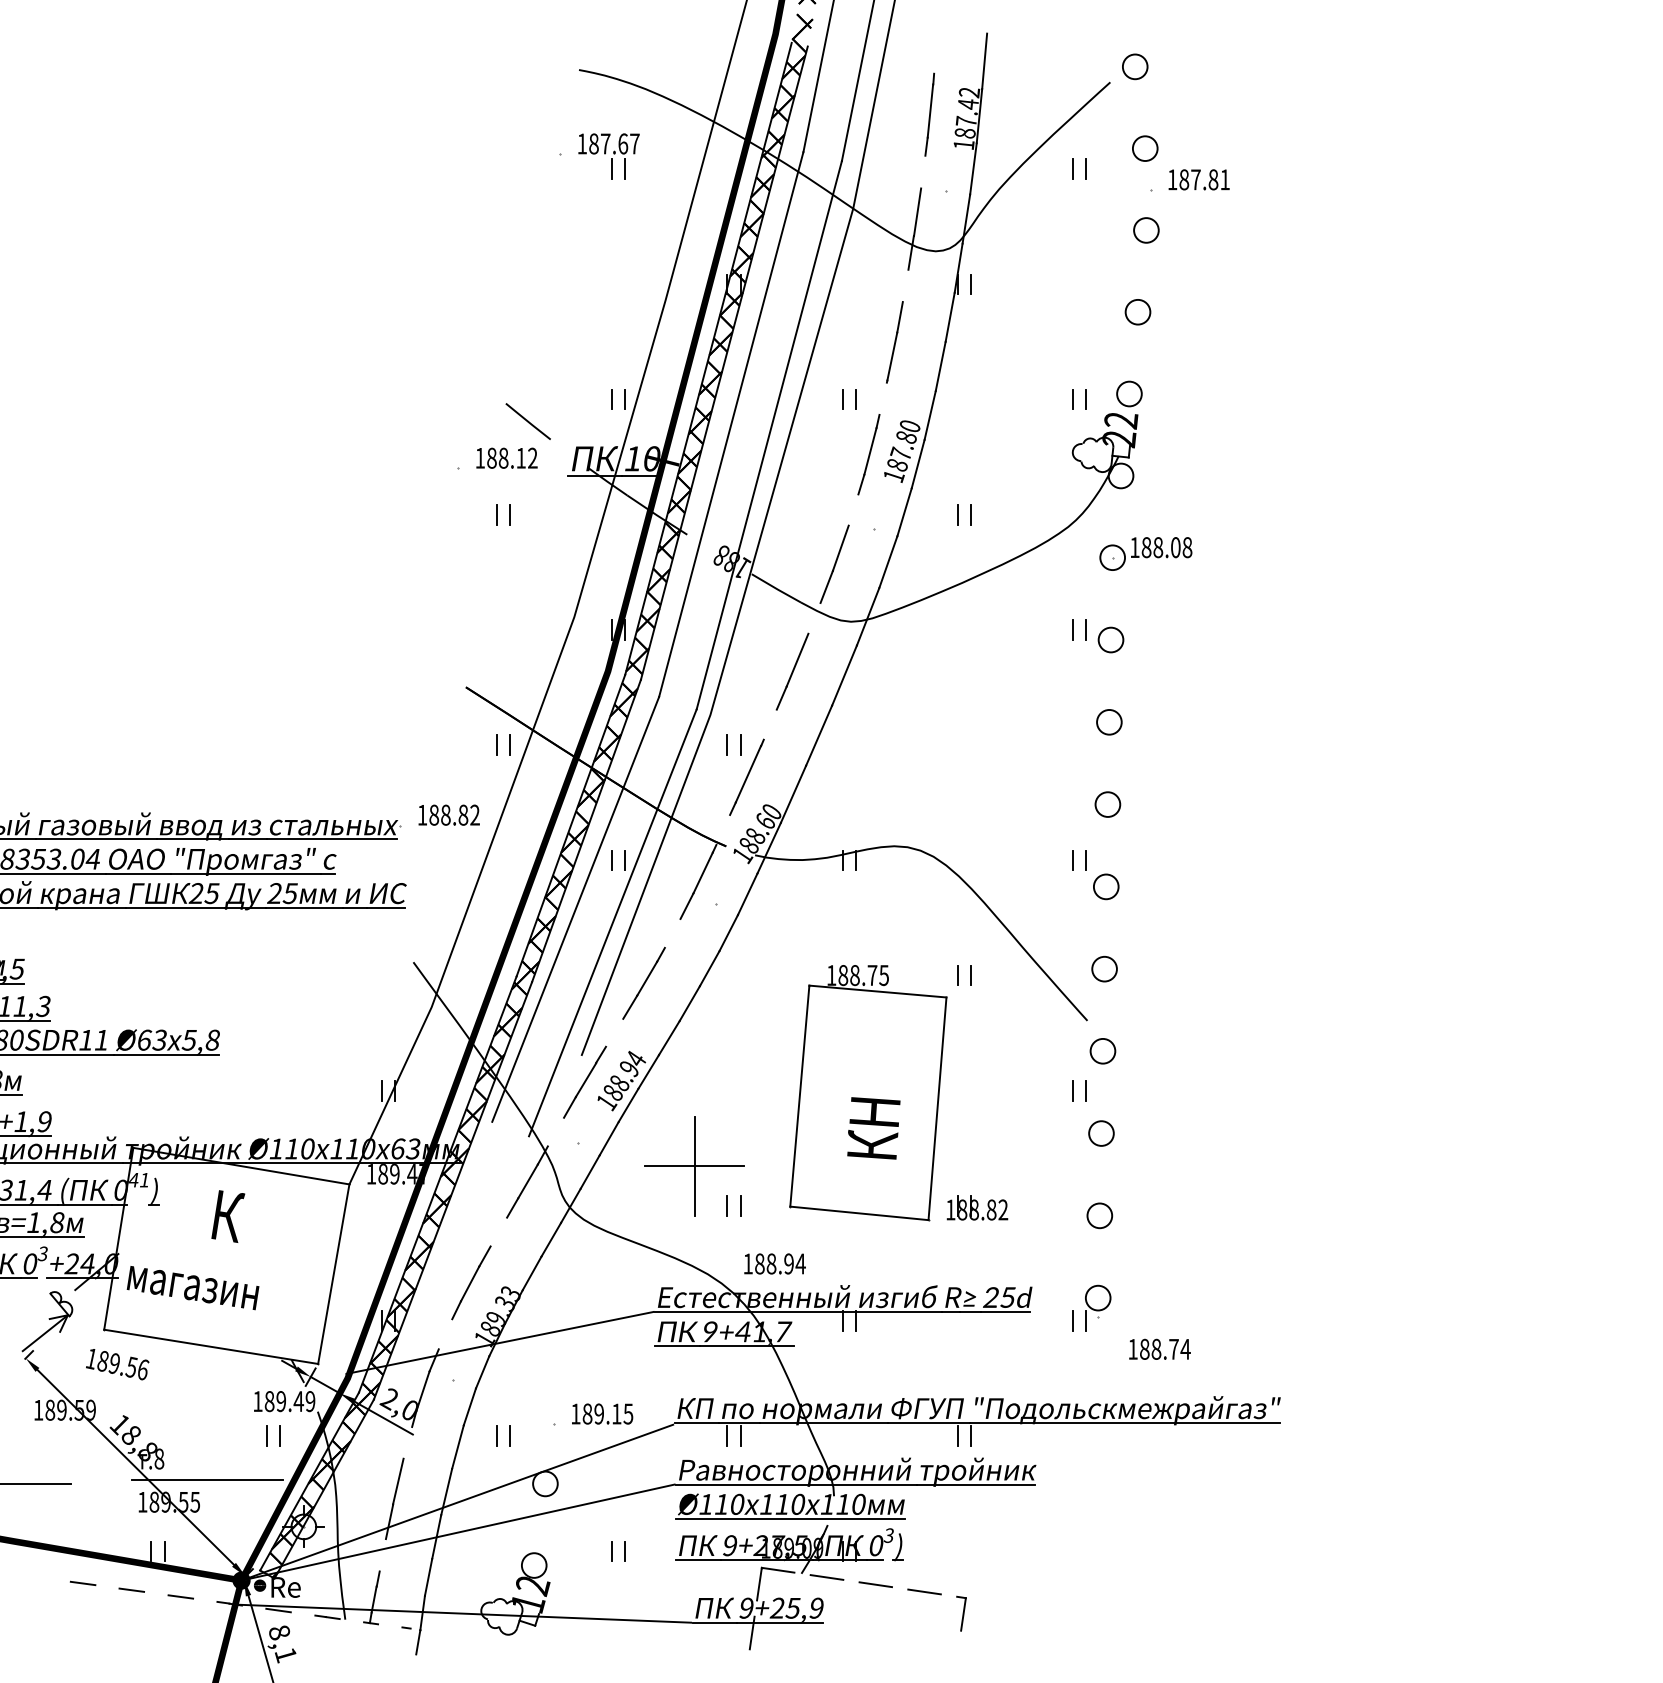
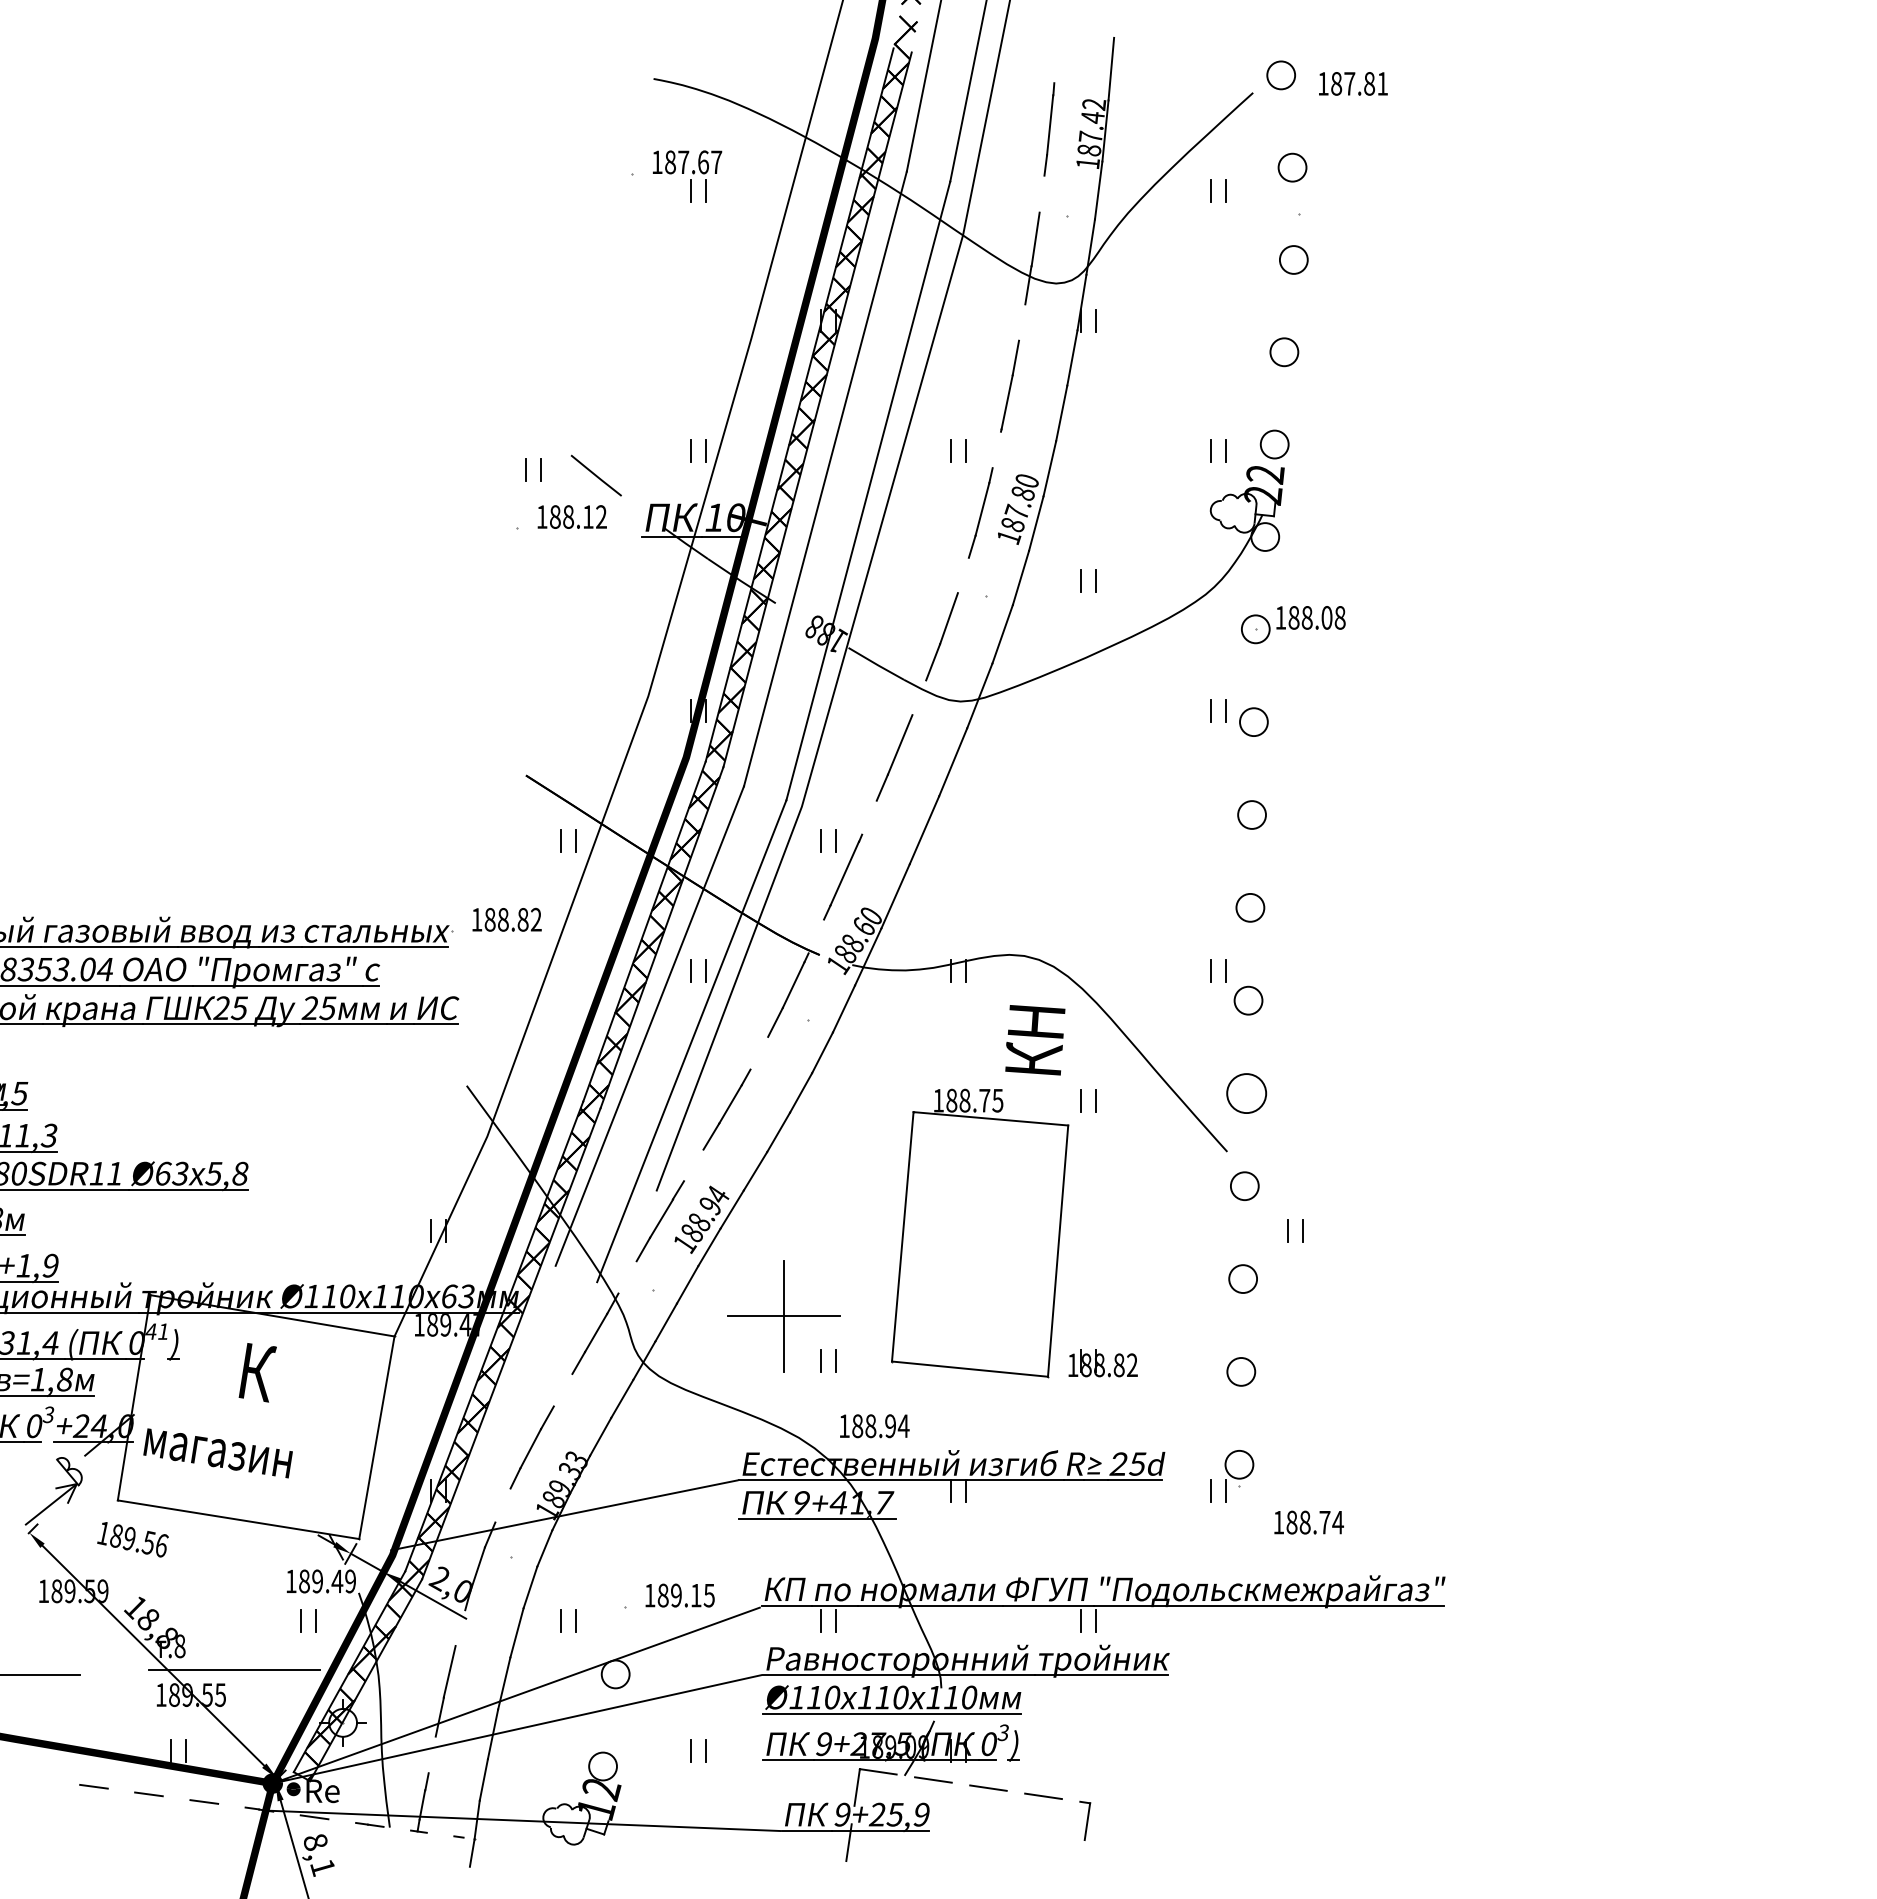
text: (1199, 179) -> (1353, 83), moved
part: (497, 514) -> (526, 469), moved
circle: (1104, 969) -> (1246, 1093), size x1.4
part: (1073, 1090) -> (1288, 1230), moved
text: (874, 1128) -> (1035, 1040), moved

